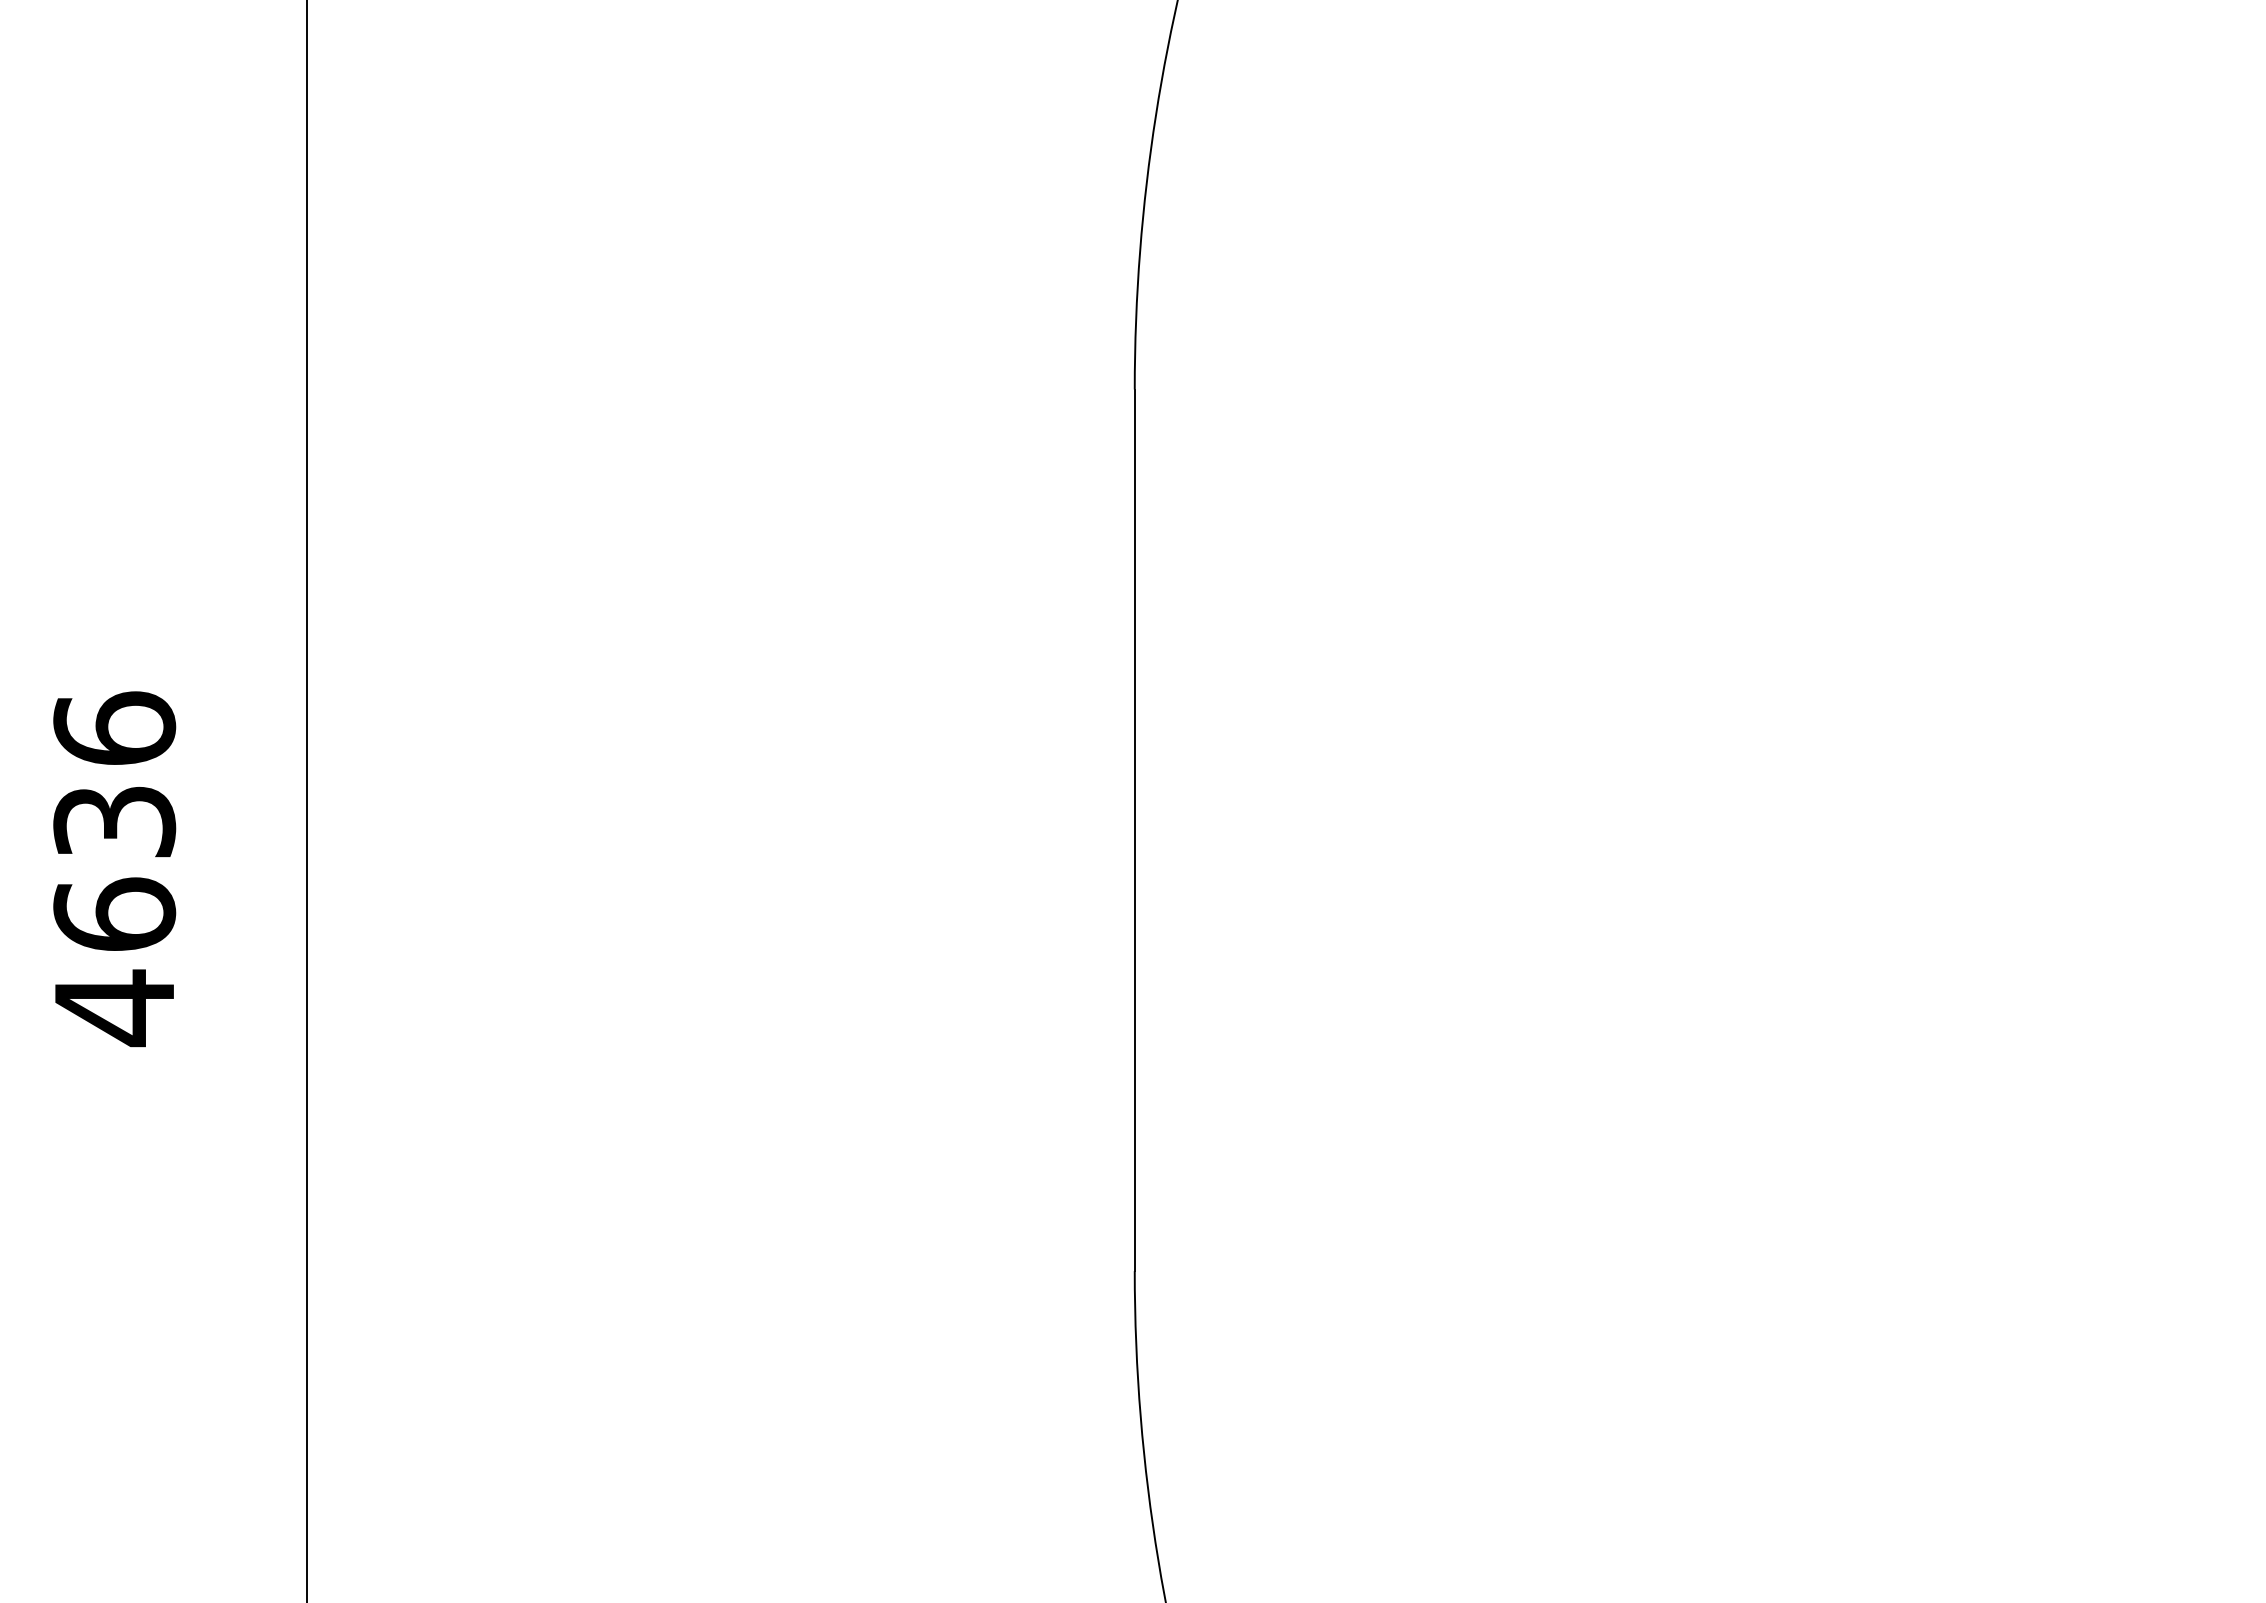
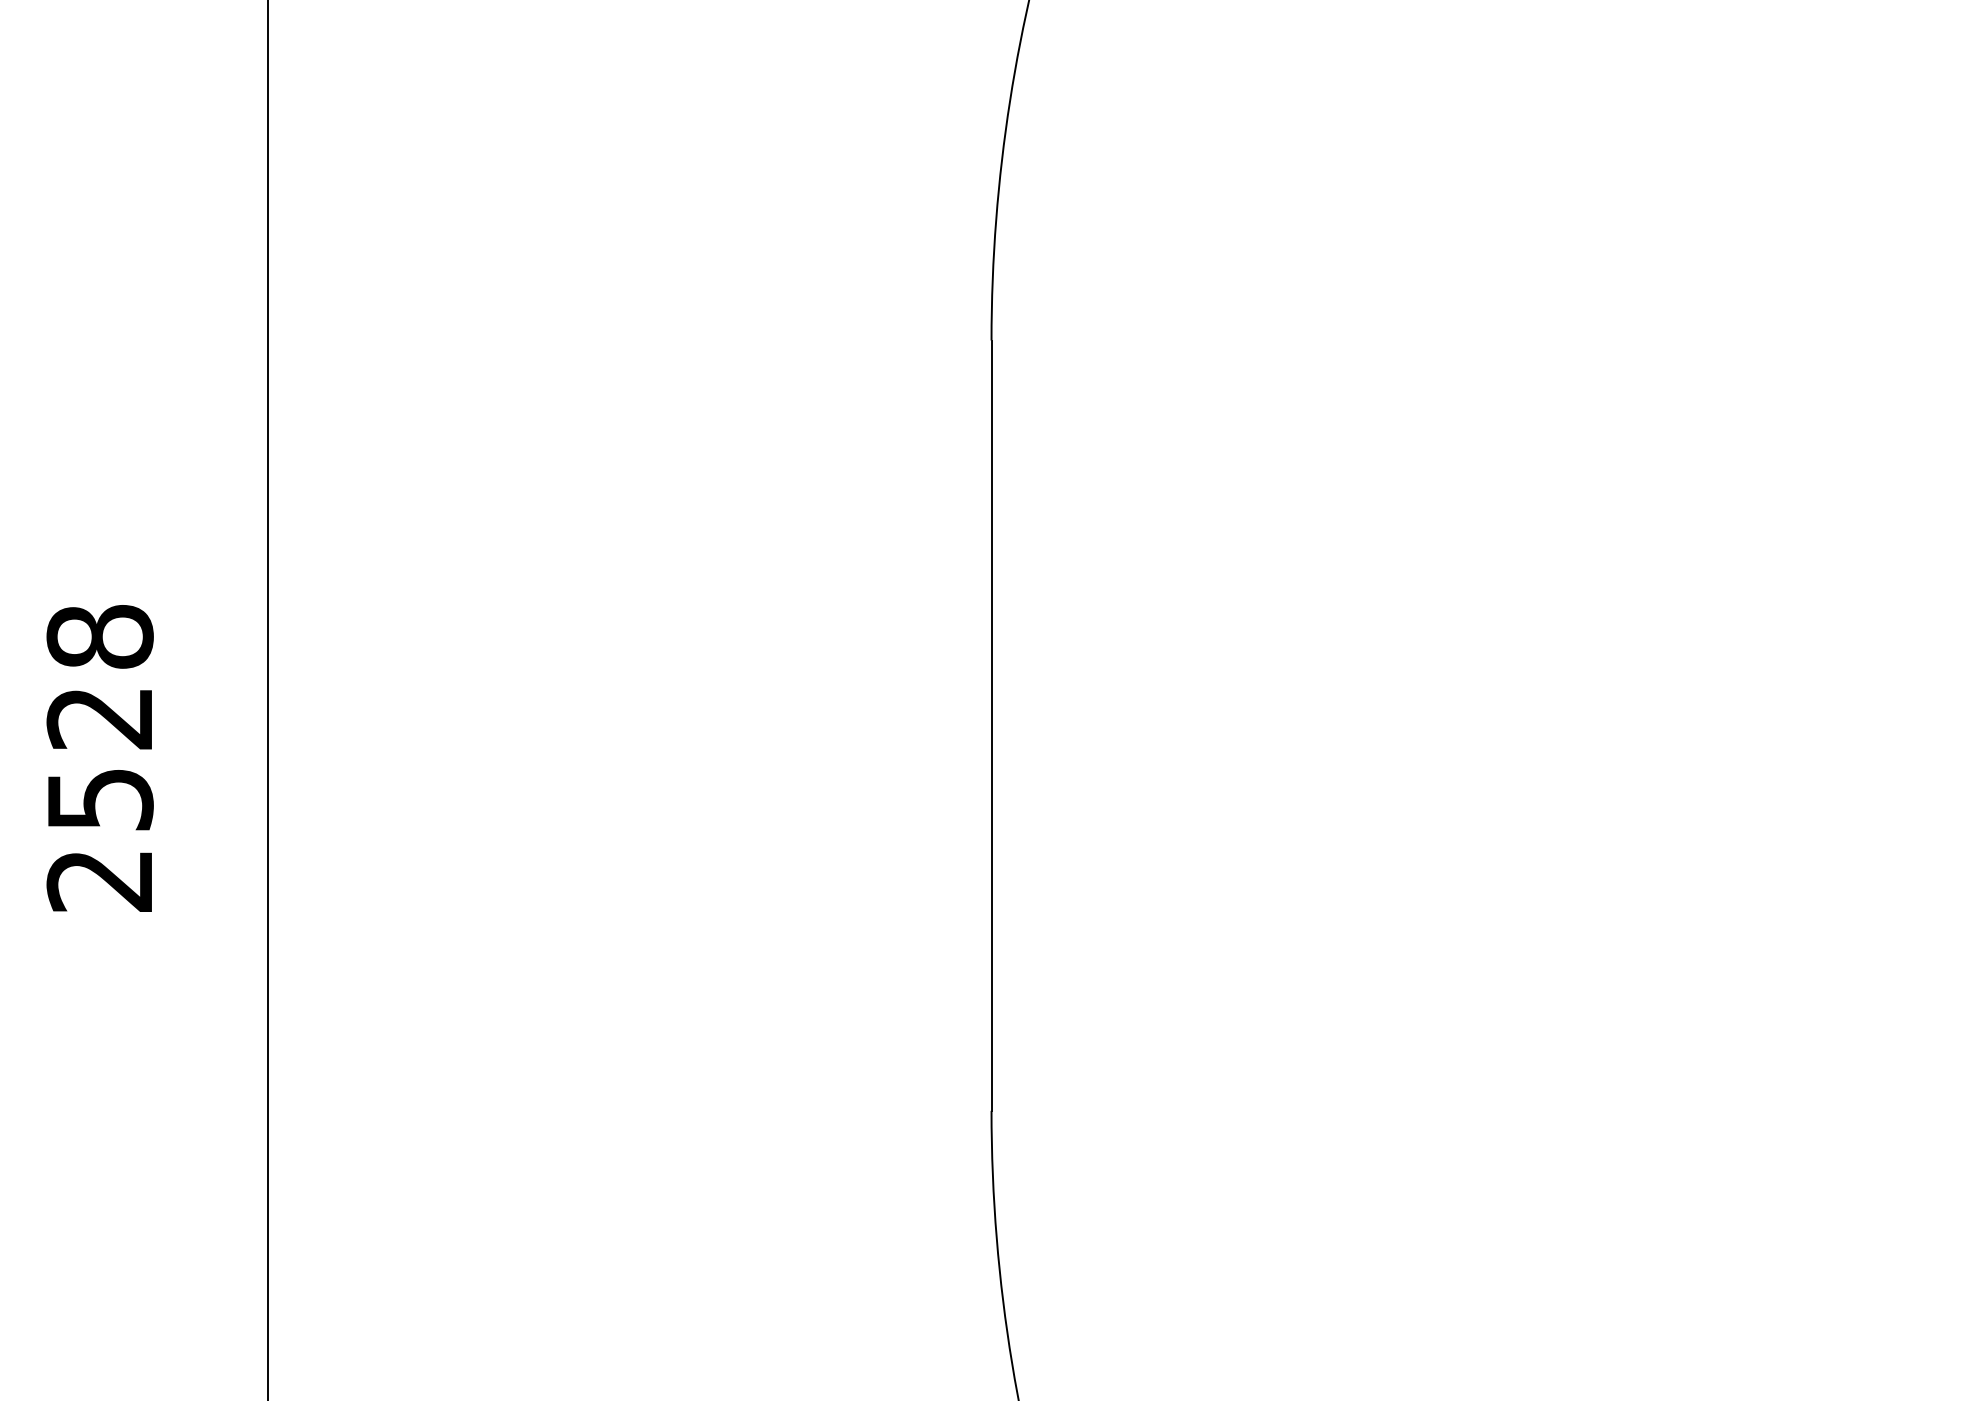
text: (114, 869) -> (100, 759), 4636 -> 2528

